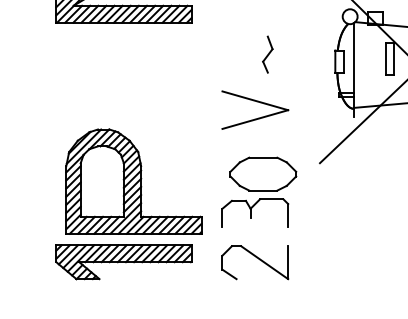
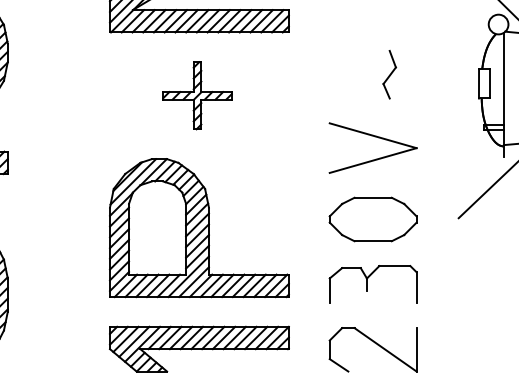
part: (122, 70) -> (197, 95), added
part: (263, 173) -> (373, 218), moved
part: (133, 181) -> (198, 227), moved

